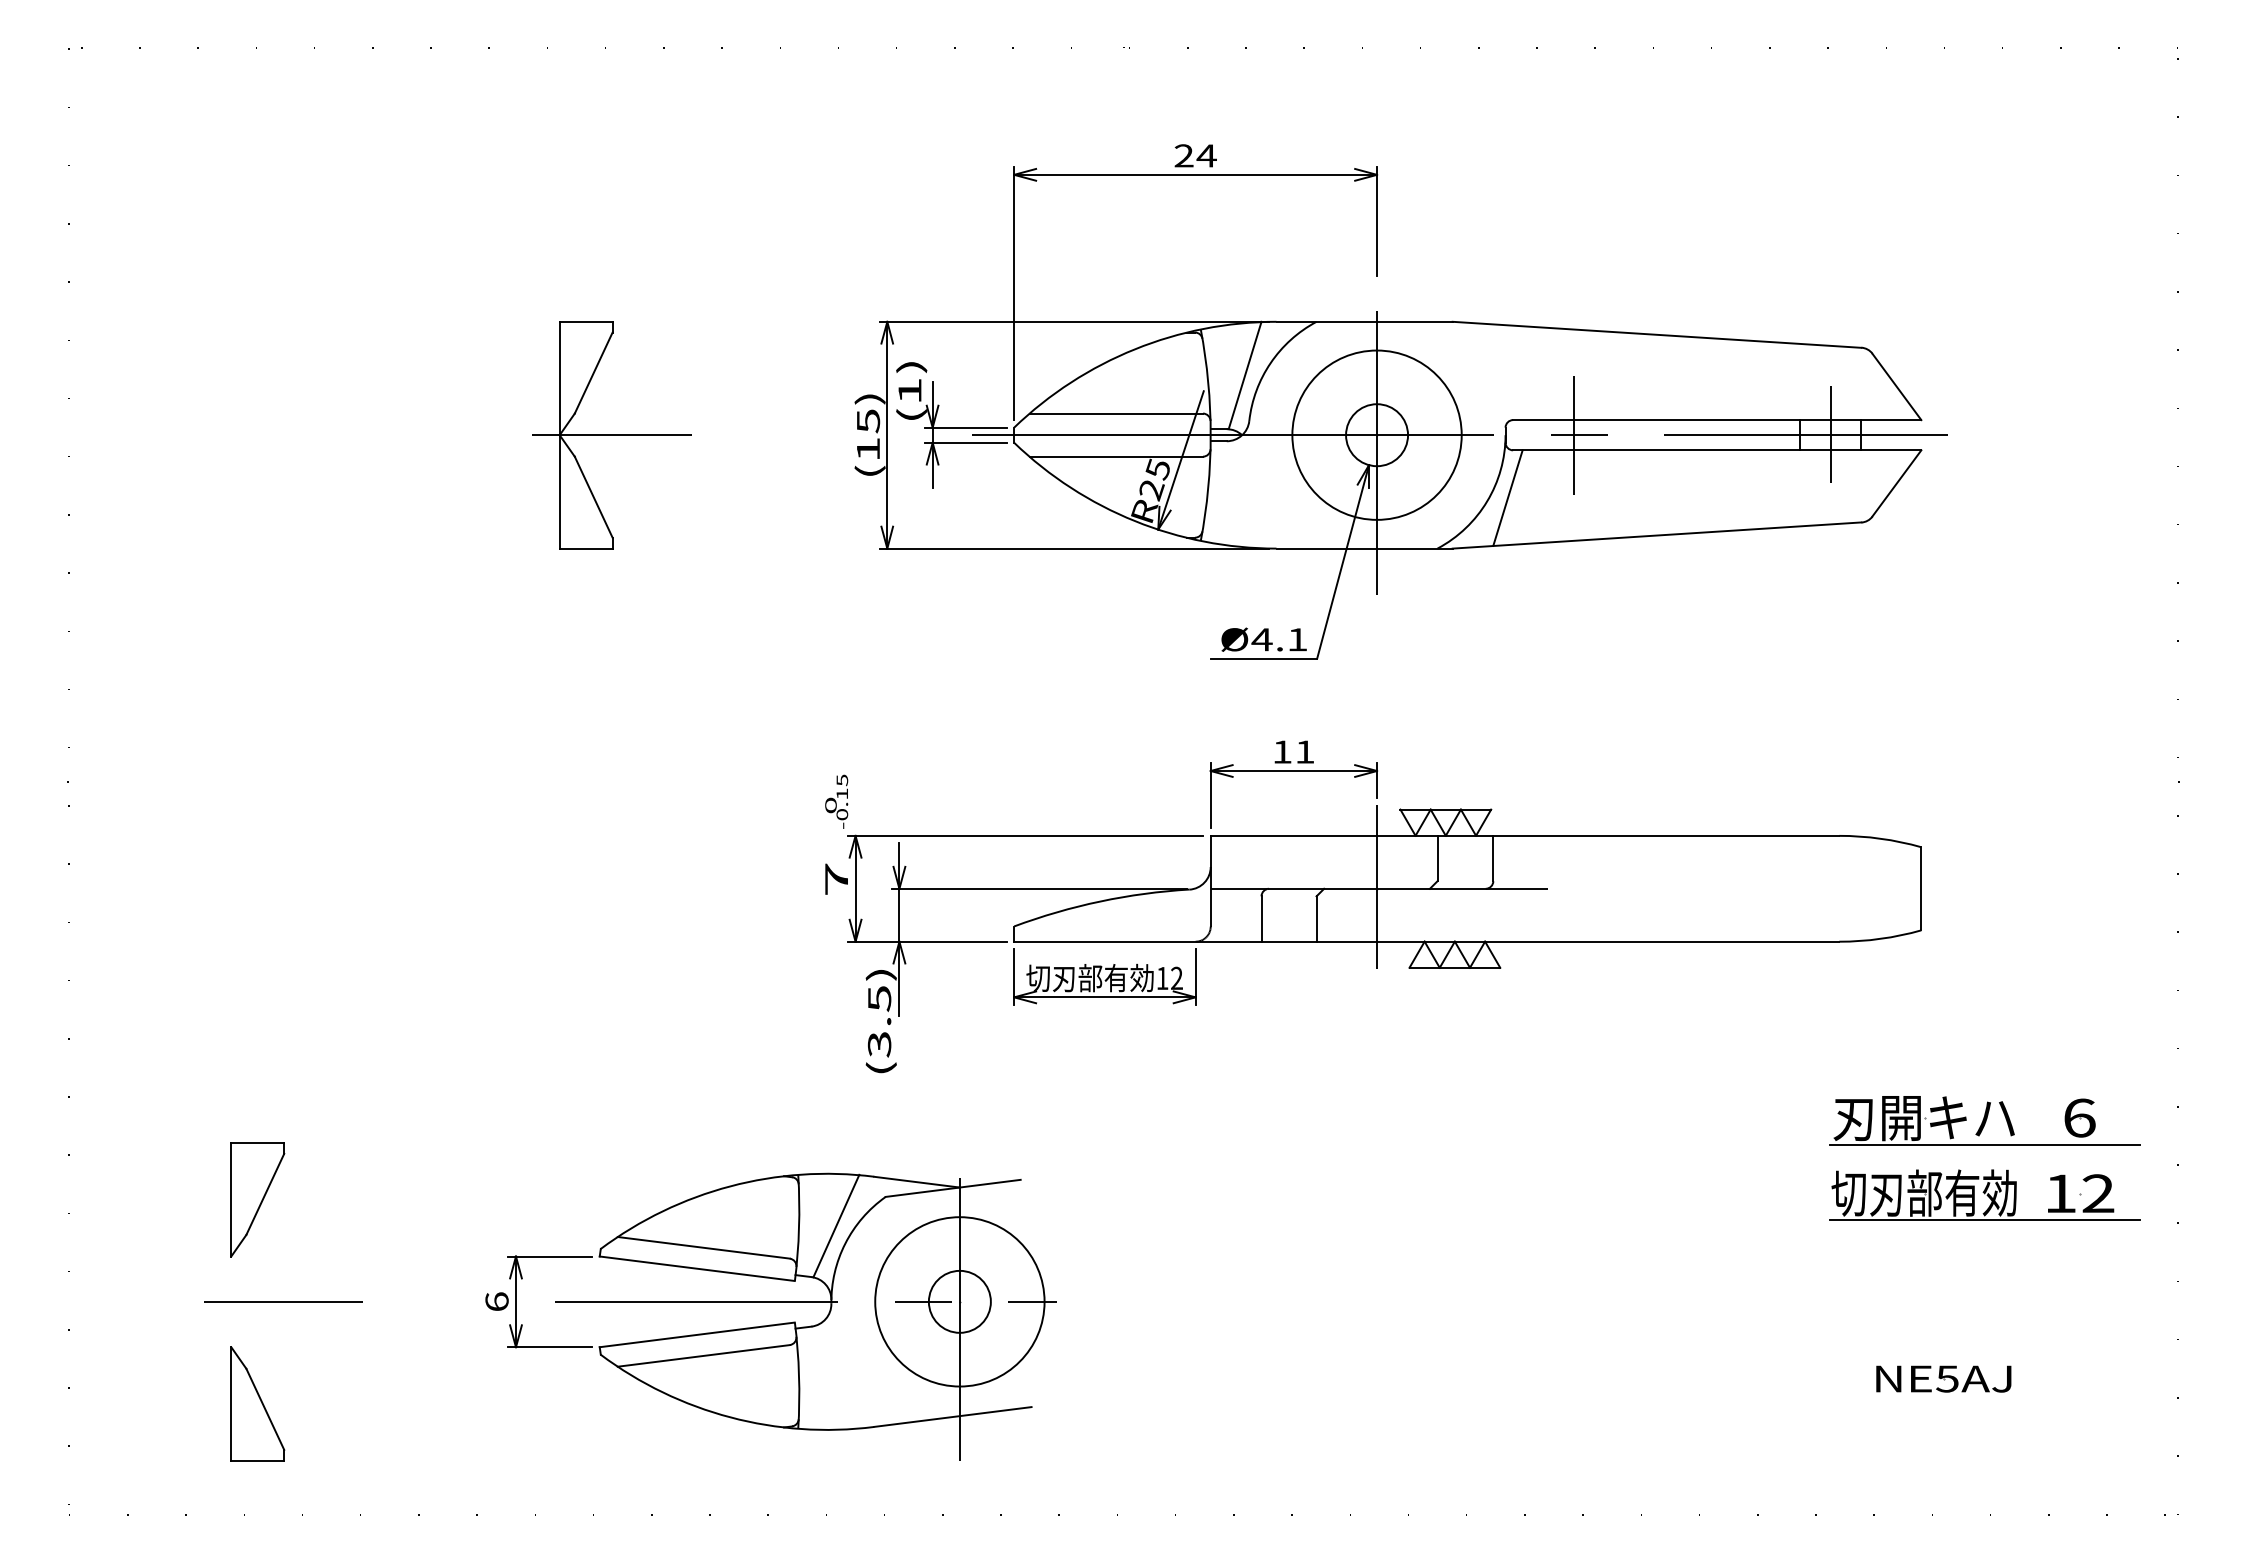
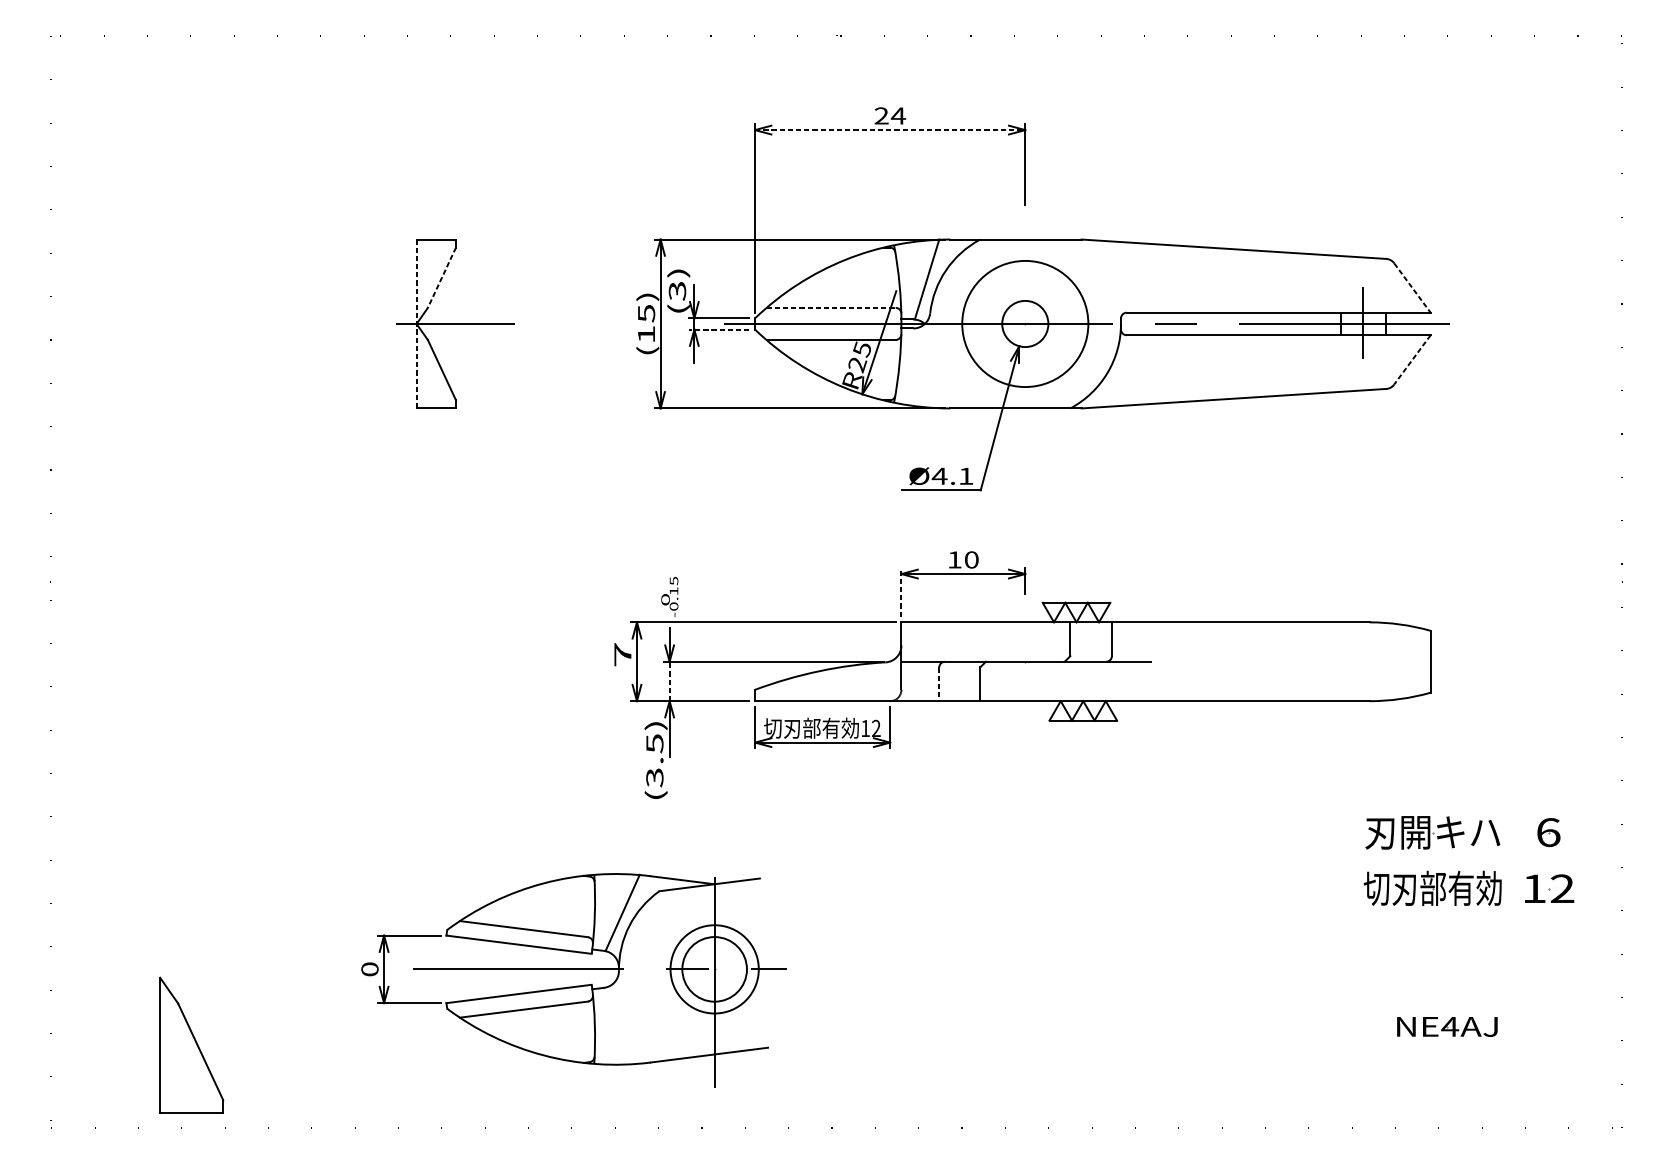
line: (1196, 174) -> (890, 129), solid -> dashed
line: (593, 373) -> (441, 278), solid -> dashed
line: (1897, 387) -> (1412, 288), solid -> dashed
text: (909, 391) -> (677, 291), (1) -> (3)
line: (1116, 413) -> (831, 307), solid -> dashed
line: (559, 434) -> (416, 323), solid -> dashed
line: (1573, 435) -> (1171, 324), removed
line: (1377, 438) -> (1025, 326), removed
line: (965, 442) -> (718, 329), solid -> dashed
line: (1896, 483) -> (1412, 359), solid -> dashed
line: (1507, 497) -> (1122, 370), removed
text: (1305, 751) -> (972, 559), 11 -> 10
line: (1210, 795) -> (901, 592), solid -> dashed
text: (836, 801) -> (669, 596), moved
line: (1377, 887) -> (1025, 660), removed
line: (899, 914) -> (669, 680), solid -> dashed
line: (1261, 919) -> (939, 684), solid -> dashed
line: (1985, 1144) -> (1478, 852), removed
part: (257, 1199) -> (191, 893), removed
line: (1985, 1220) -> (1478, 908), removed
line: (283, 1301) -> (210, 969), removed
text: (496, 1301) -> (369, 969), 6 -> 0
circle: (959, 1301) -> (714, 969), size x0.7
circle: (959, 1301) -> (714, 969), size x1.4
text: (1947, 1378) -> (1450, 1026), NE5AJ -> NE4AJ
part: (257, 1403) -> (191, 1045), size x1.6

